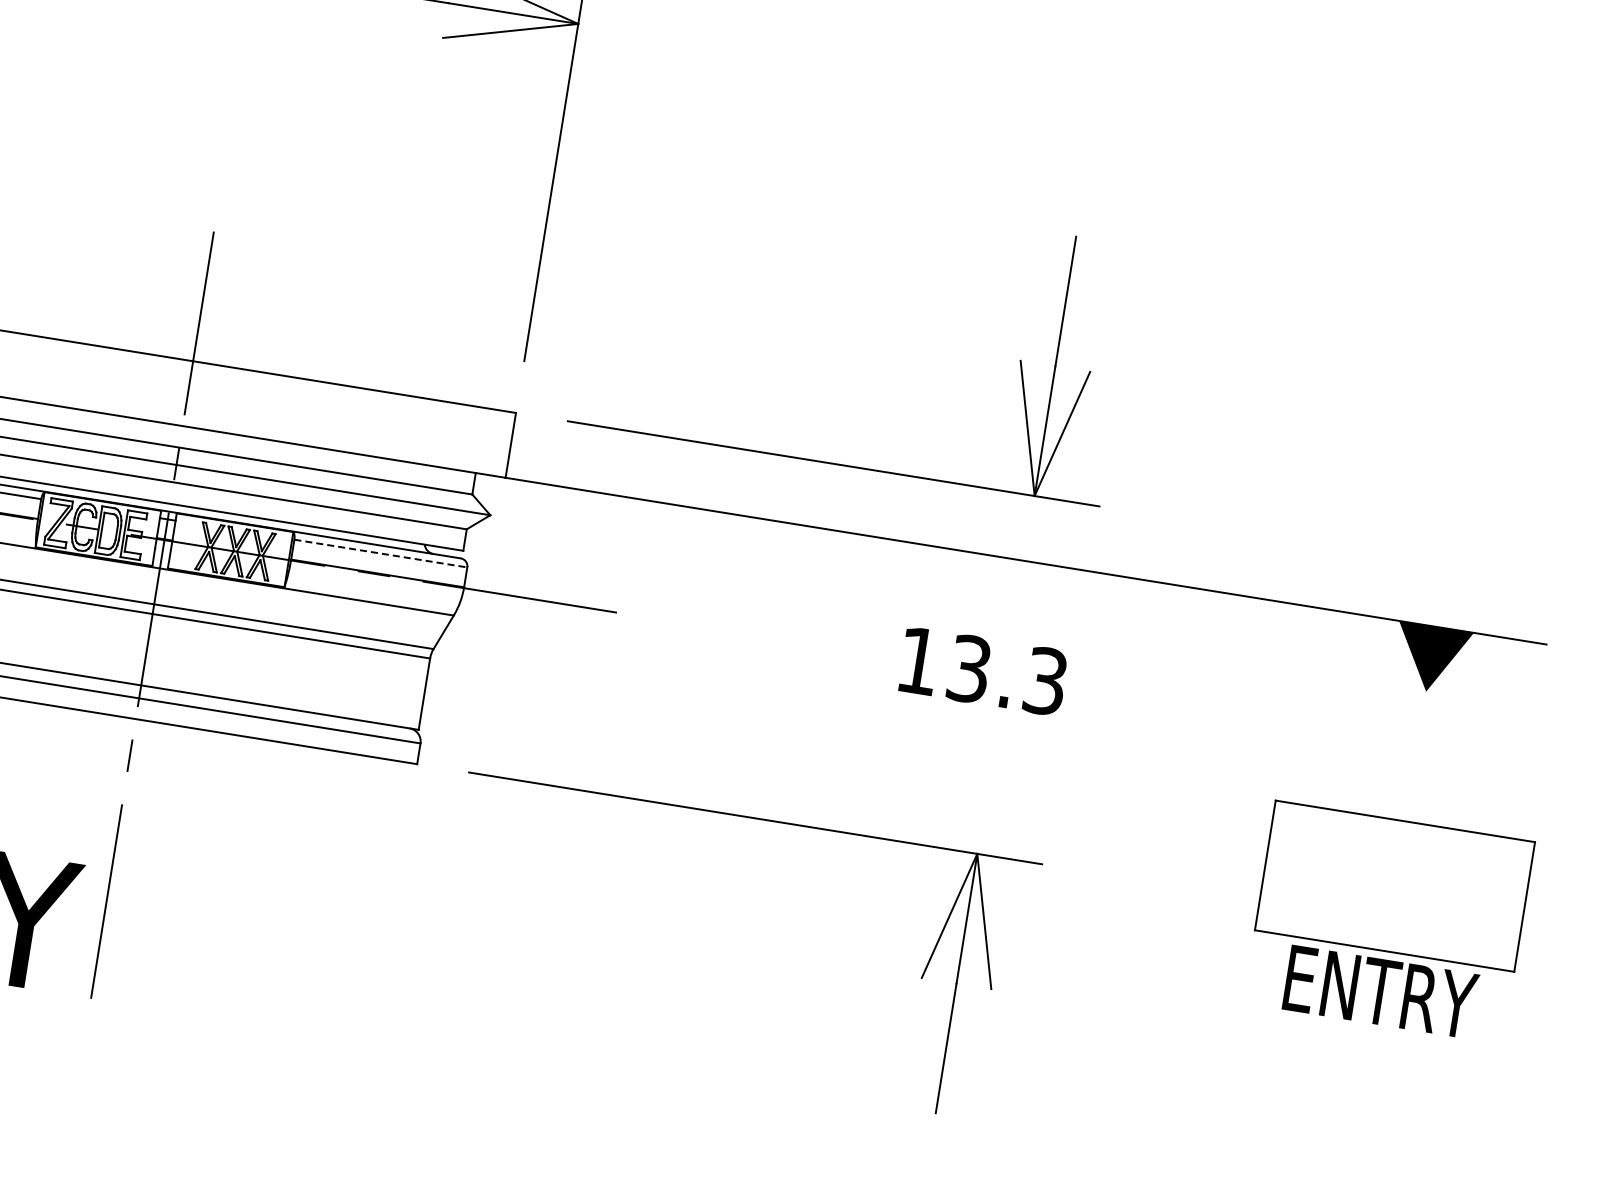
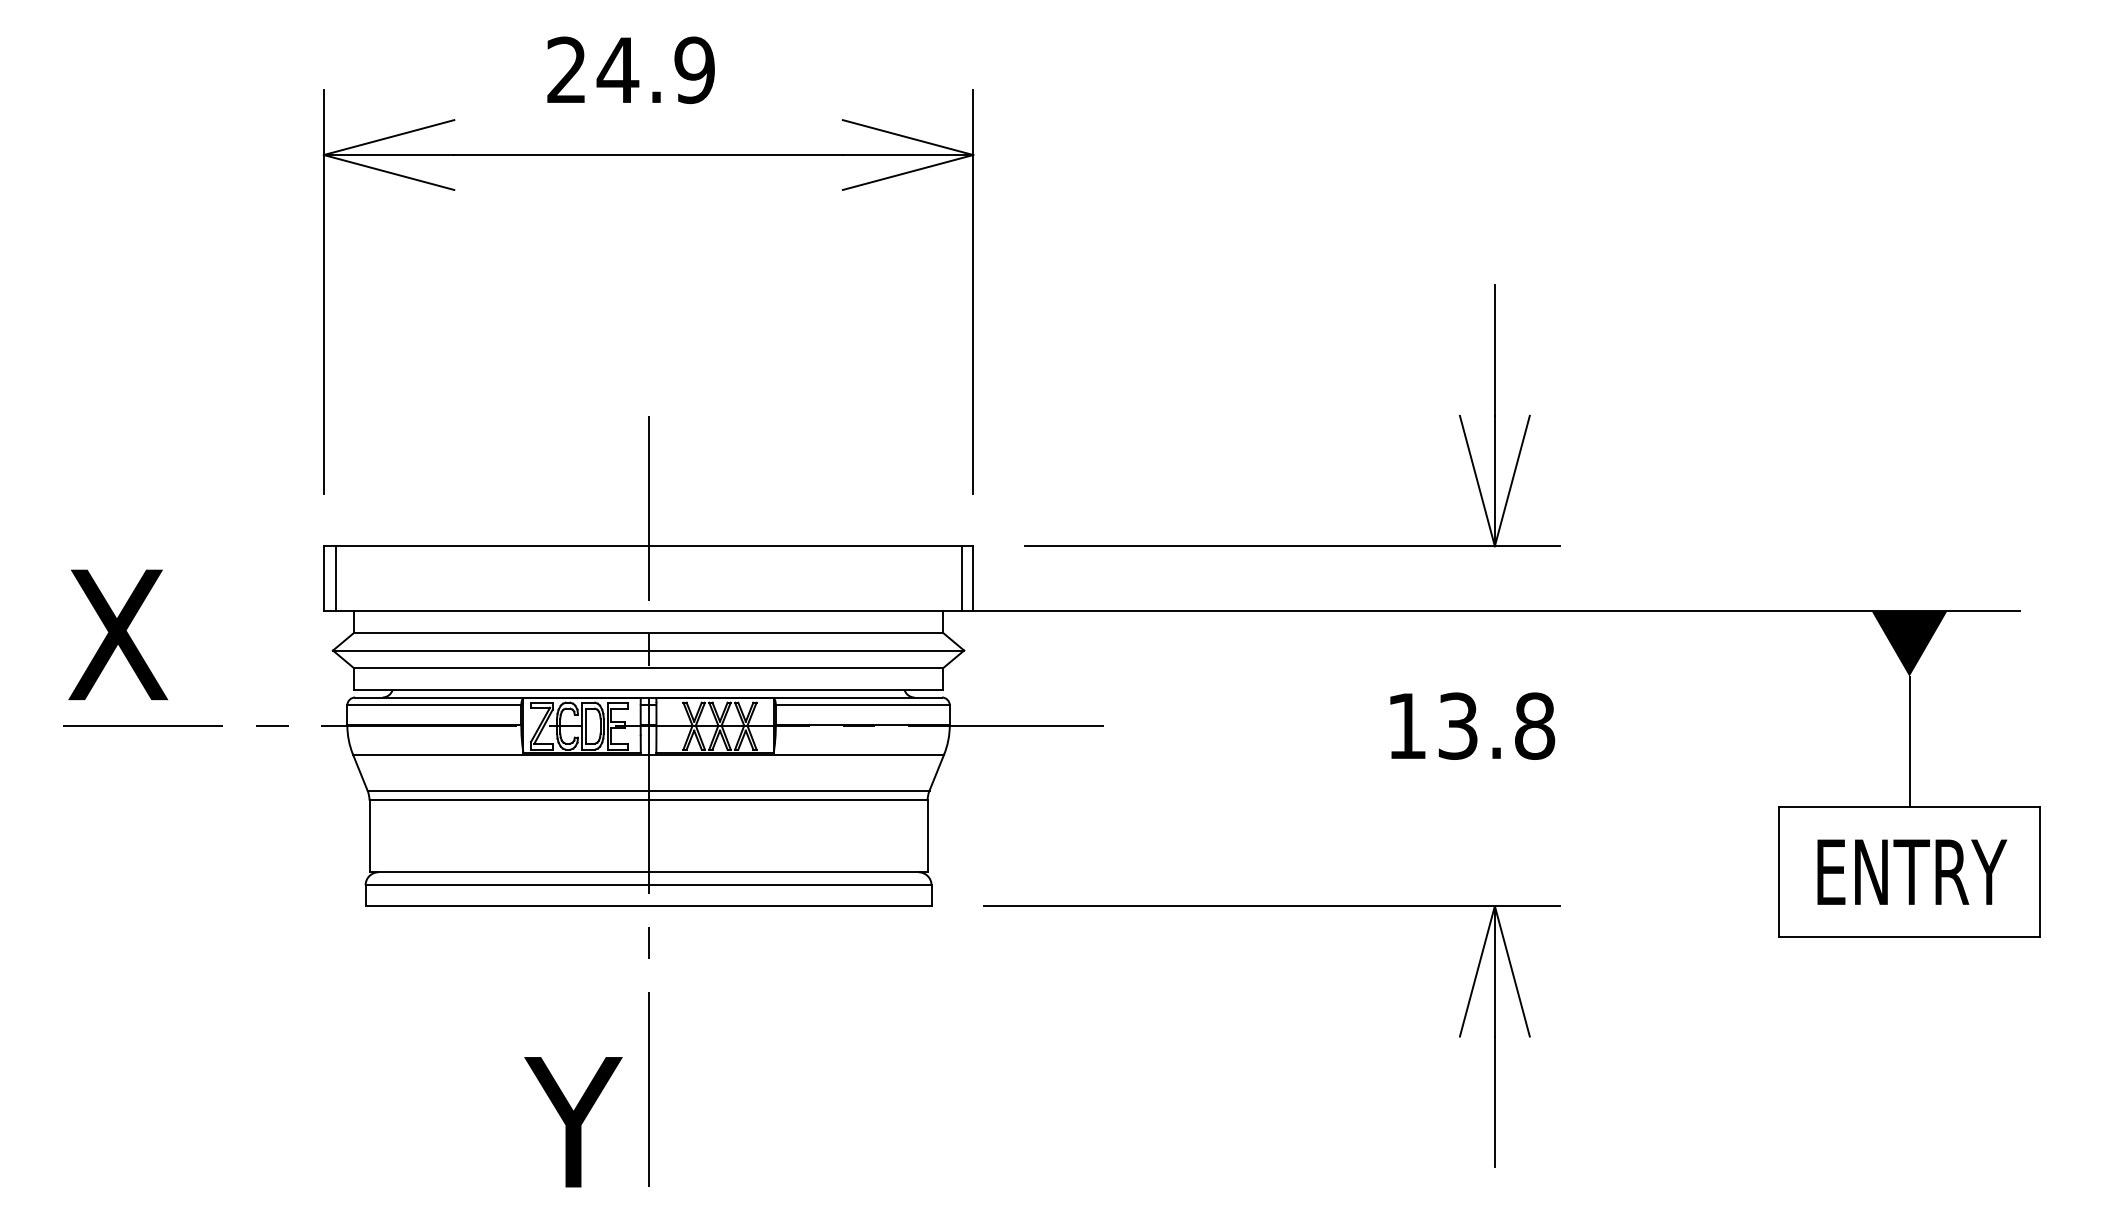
line: (499, 443) -> (961, 578), added
line: (380, 553) -> (862, 705), dashed -> solid
text: (1046, 680) -> (1535, 725), 13.3 -> 13.8
line: (1415, 756) -> (1909, 741), added
text: (1381, 991) -> (1912, 871), moved

